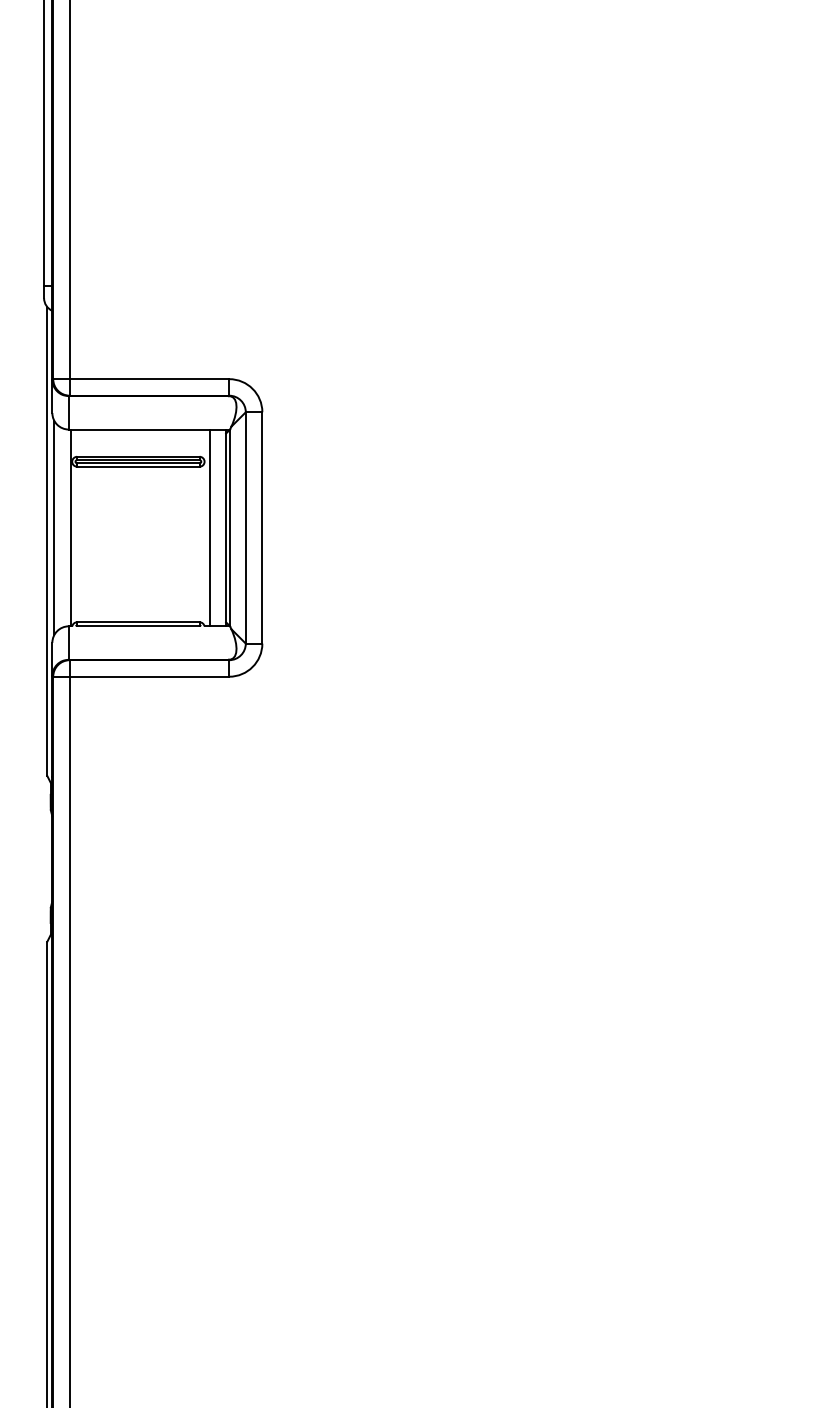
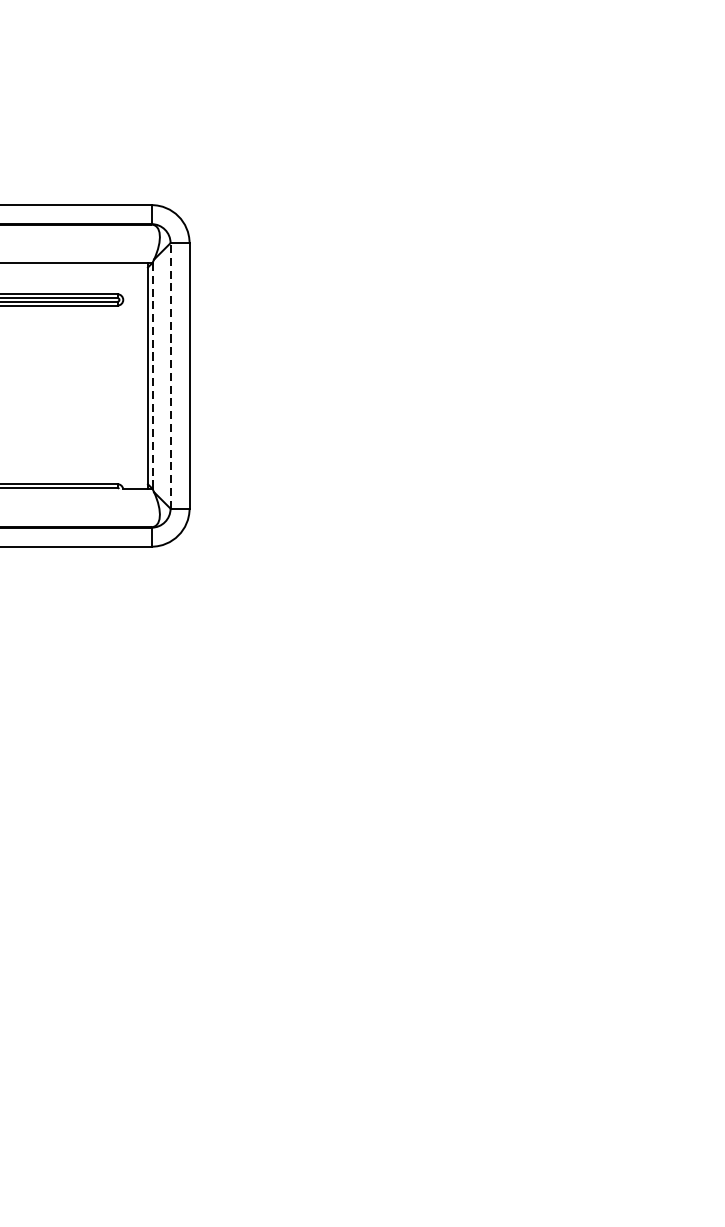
line: (209, 527) -> (128, 375), removed
line: (245, 527) -> (170, 375), solid -> dashed
line: (230, 528) -> (153, 376), solid -> dashed

